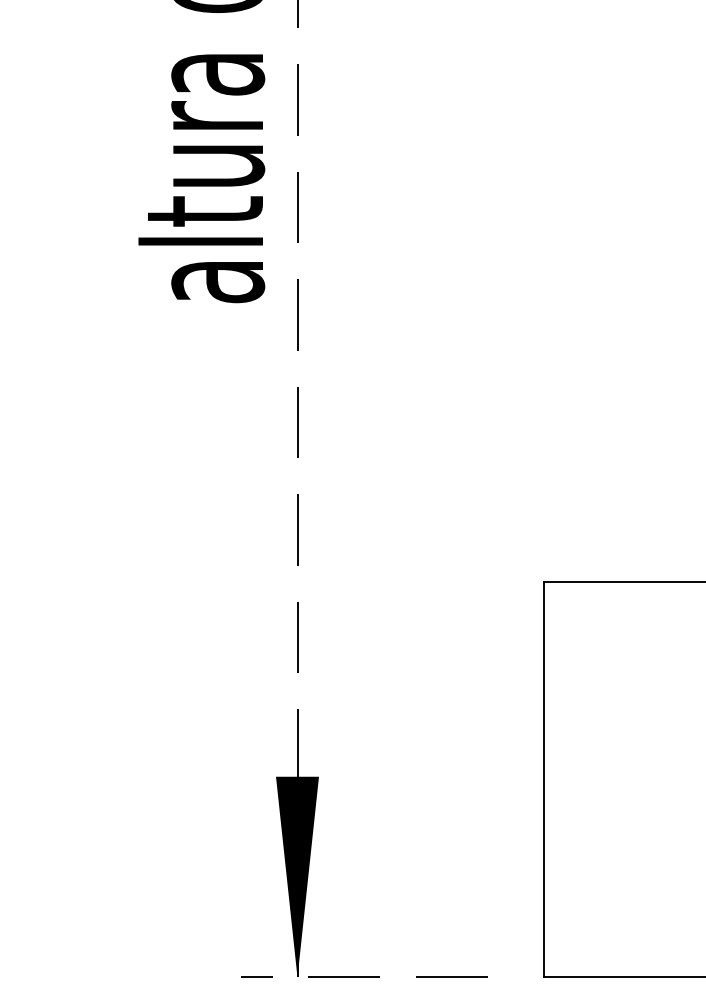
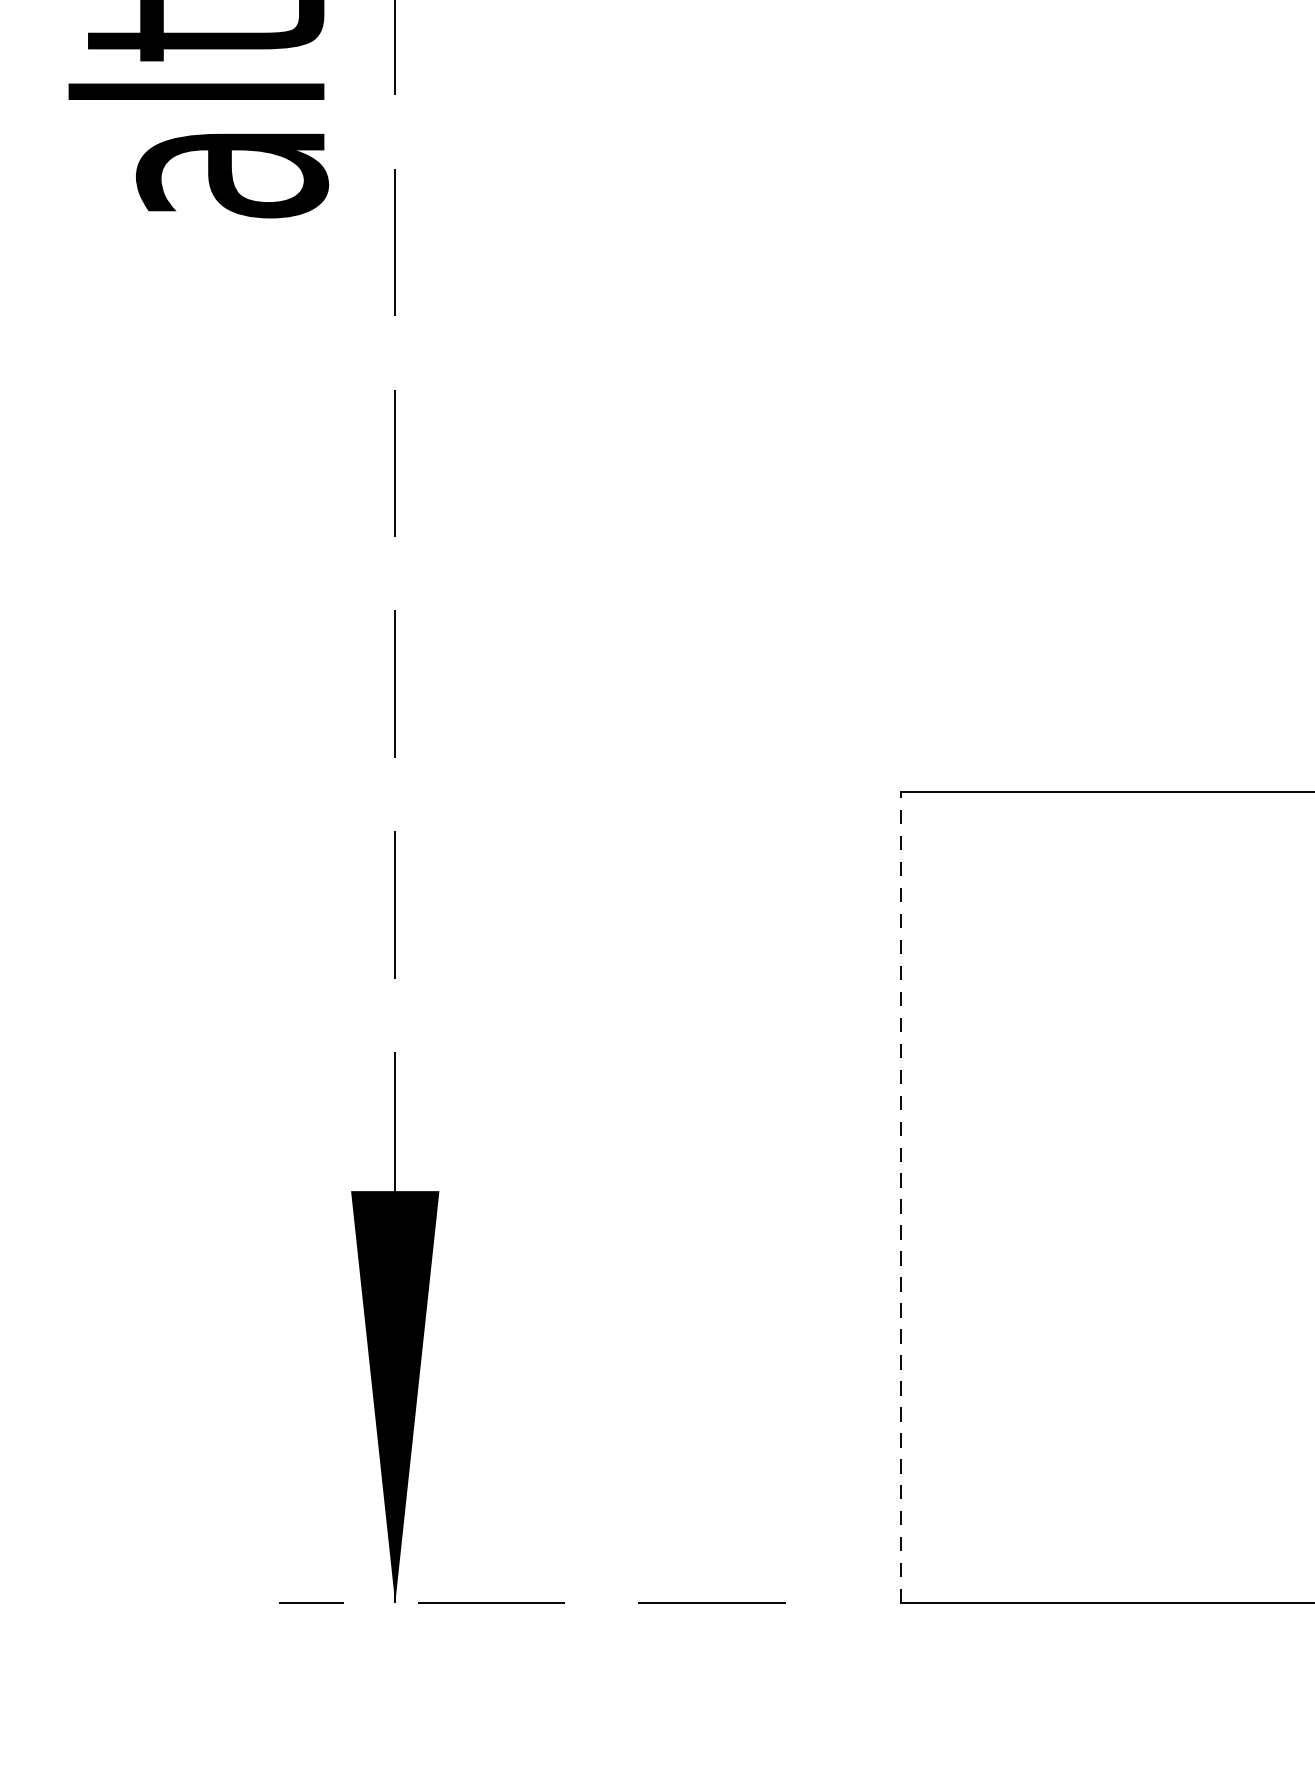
line: (543, 779) -> (900, 1196), solid -> dashed

